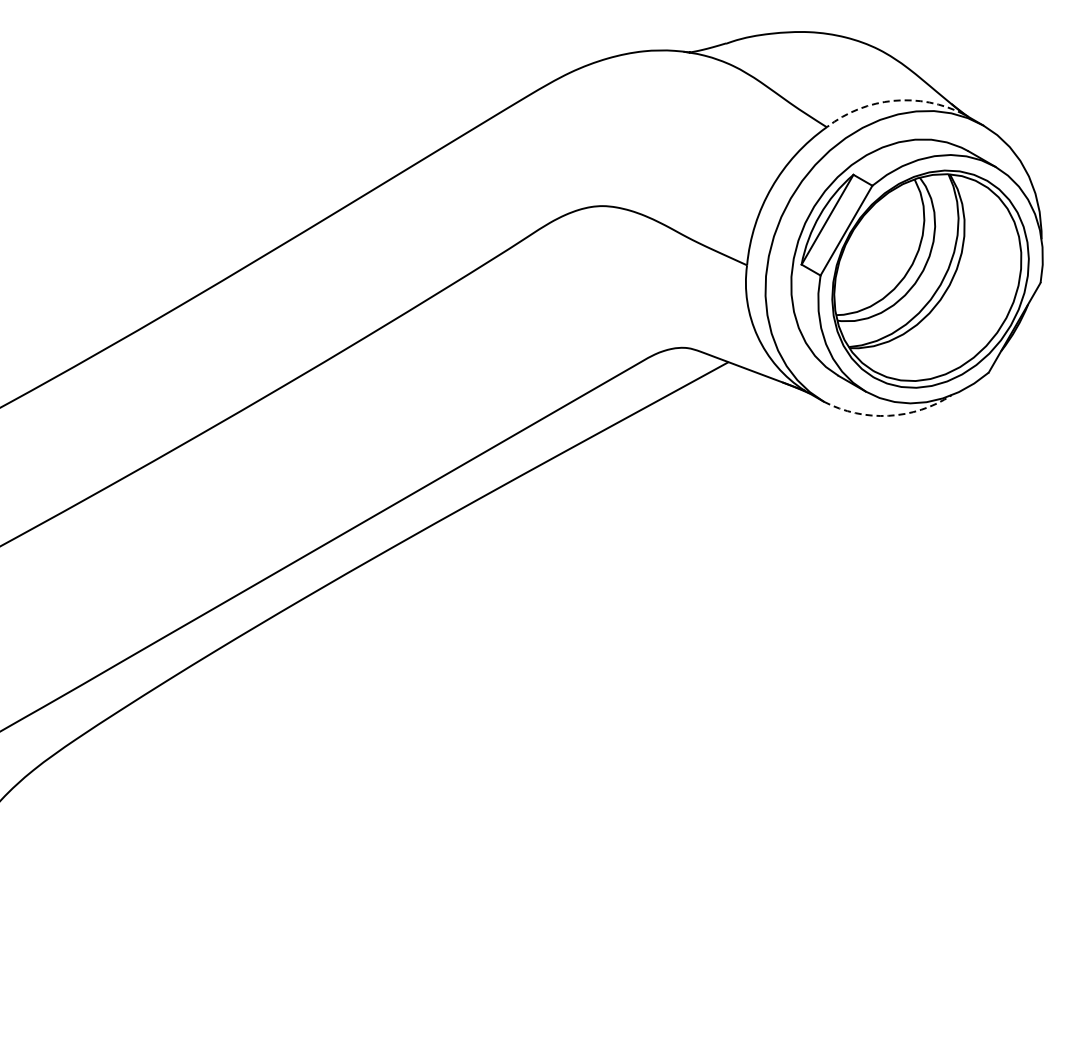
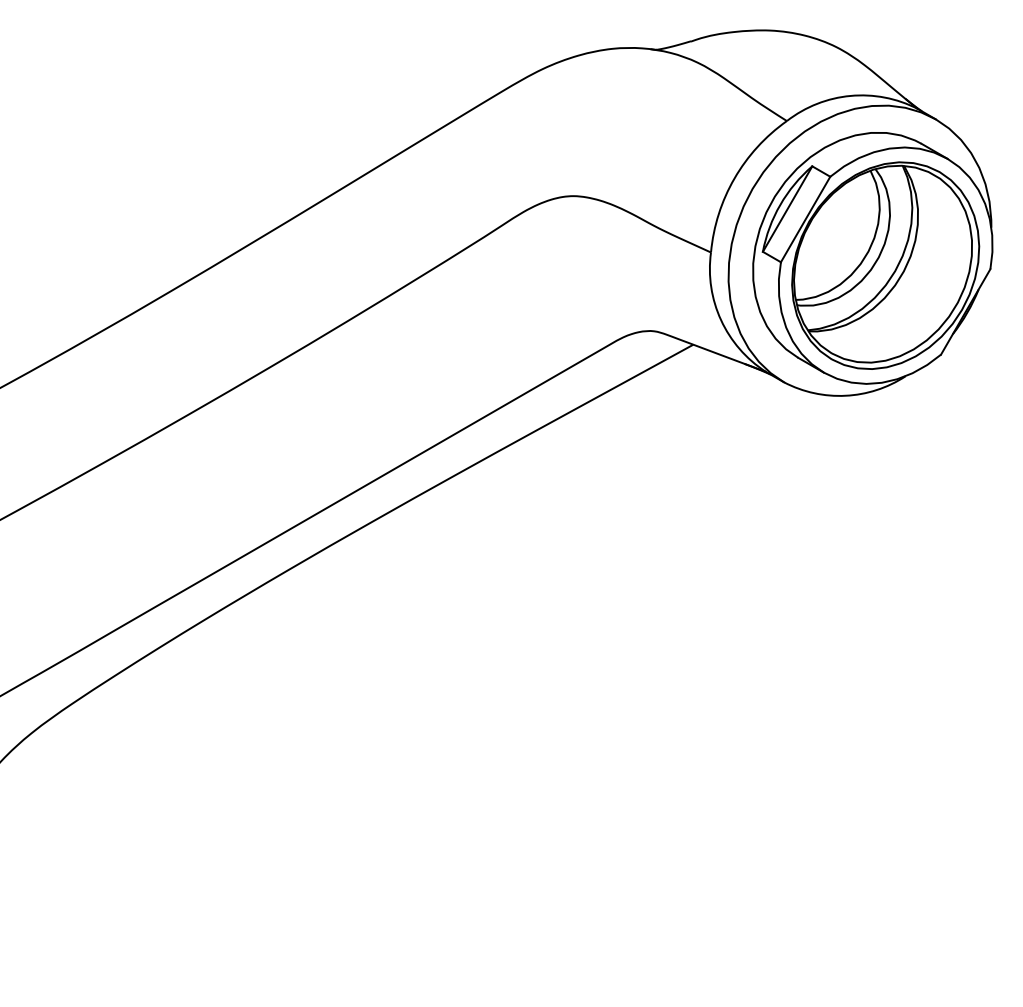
arc: (893, 100) -> (850, 95), dashed -> solid
arc: (888, 415) -> (845, 395), dashed -> solid

